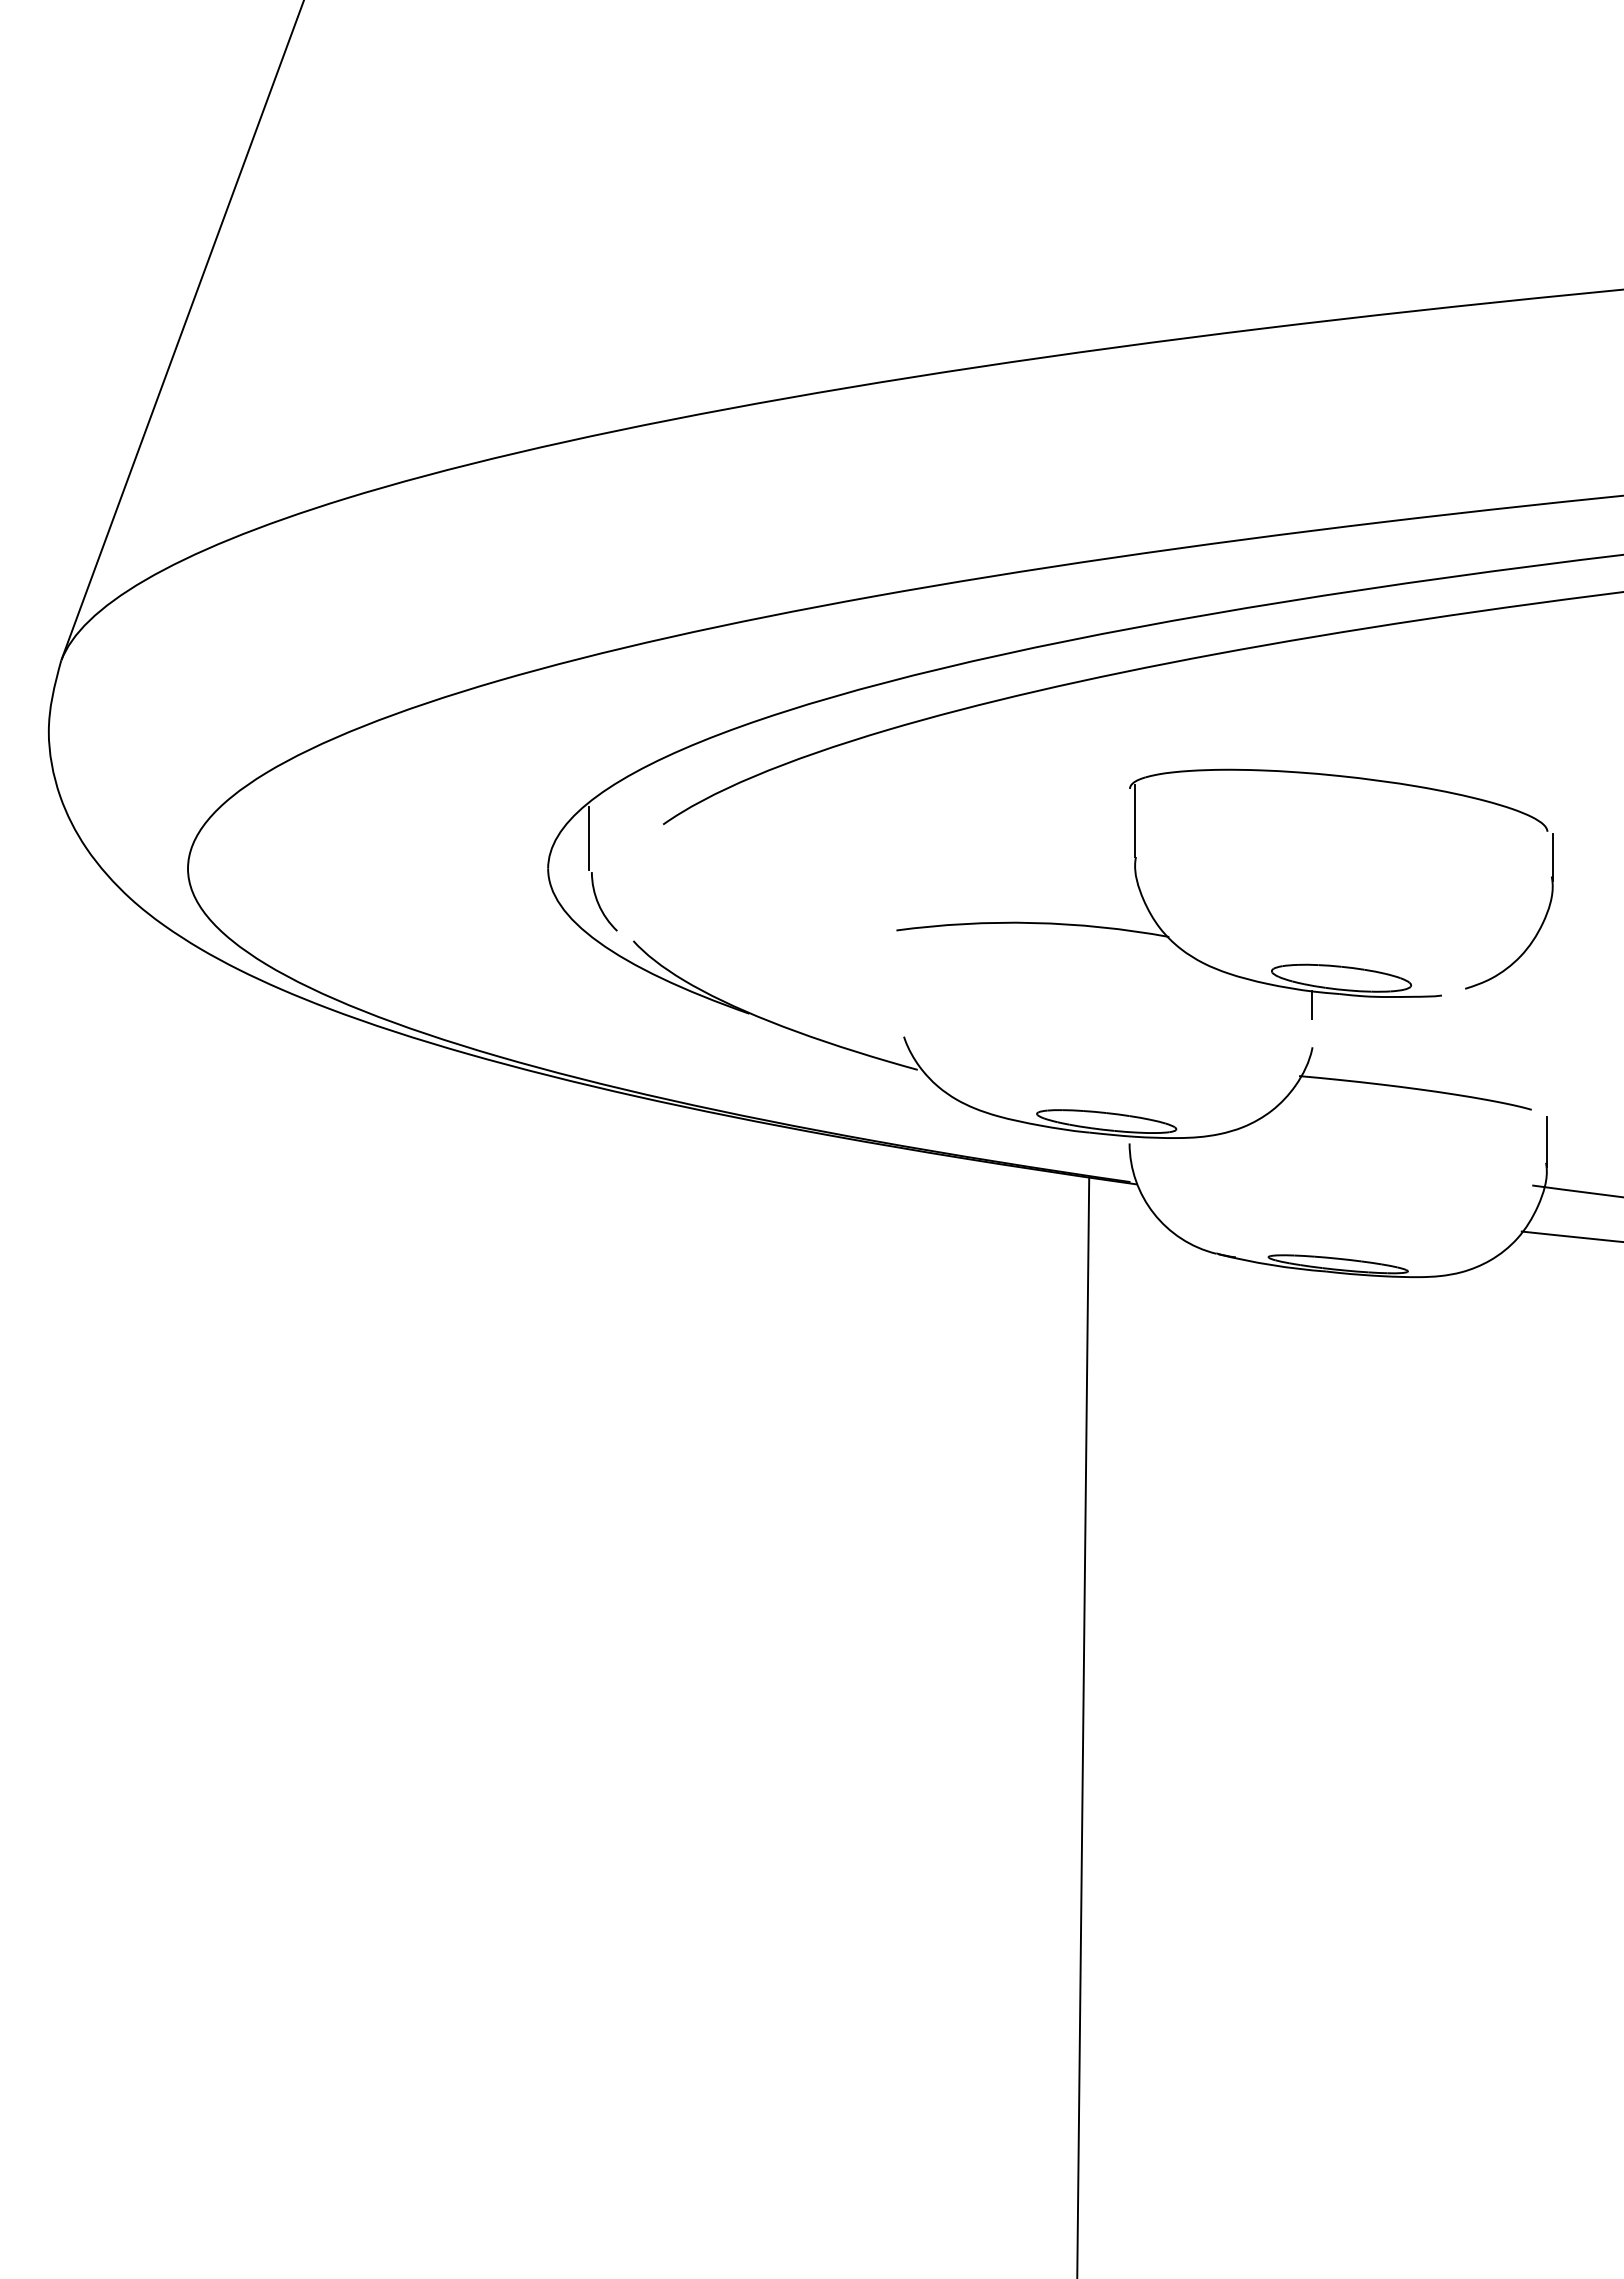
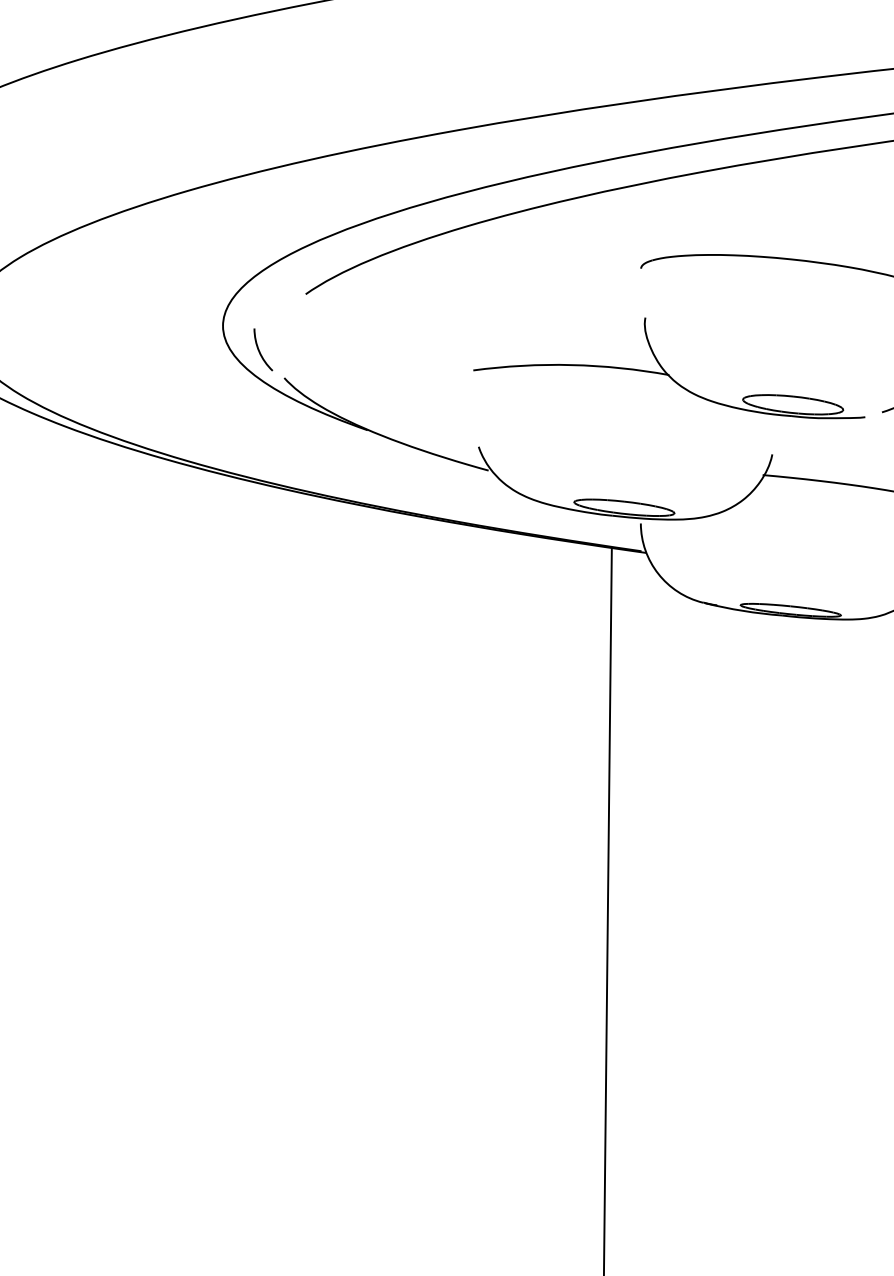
line: (1135, 820) -> (645, 291), removed
line: (588, 838) -> (252, 304), removed
line: (1311, 1005) -> (771, 424), removed

